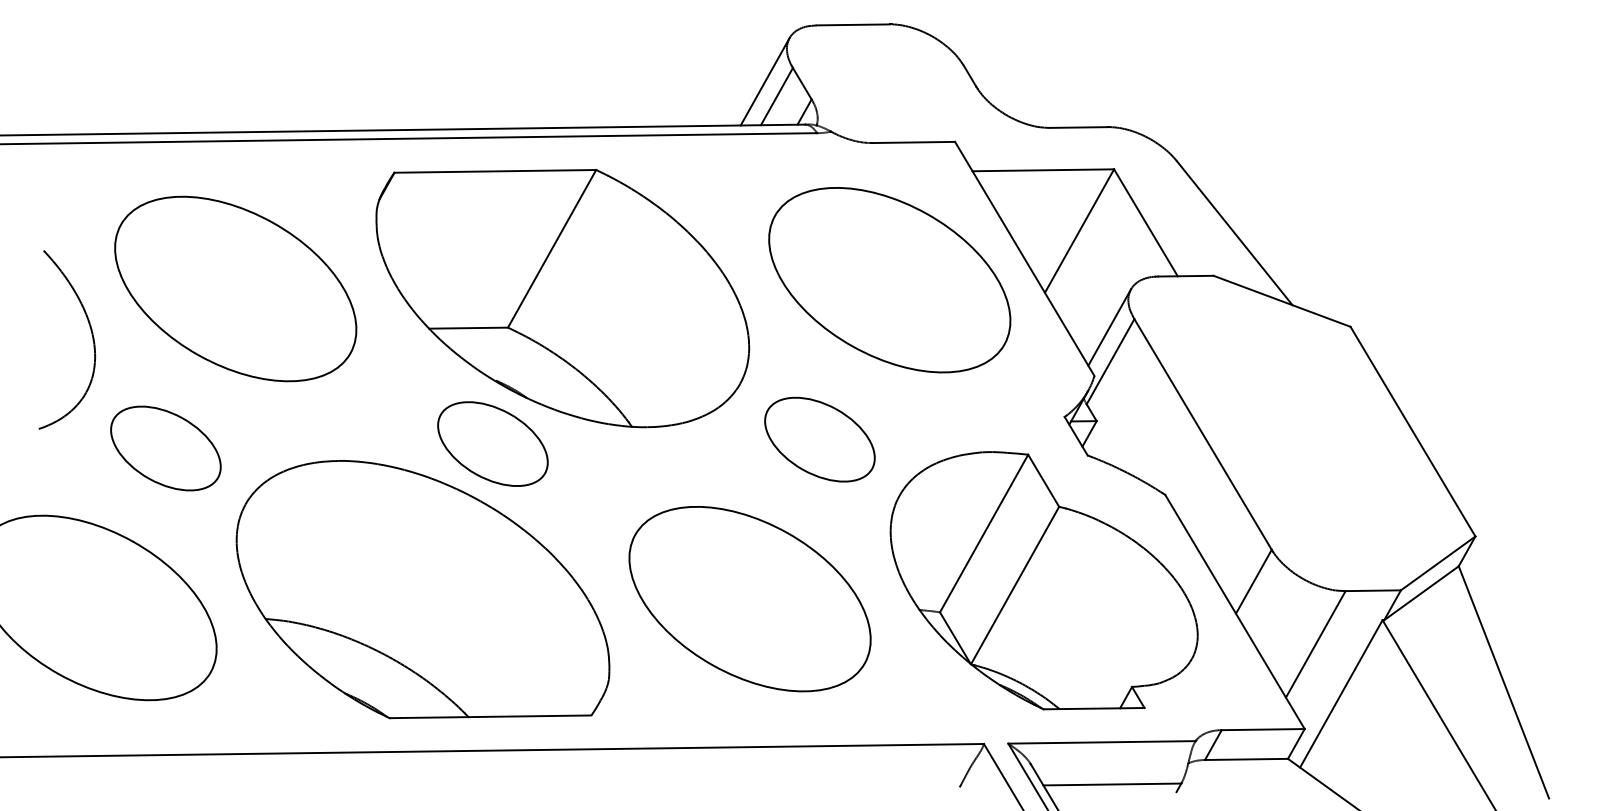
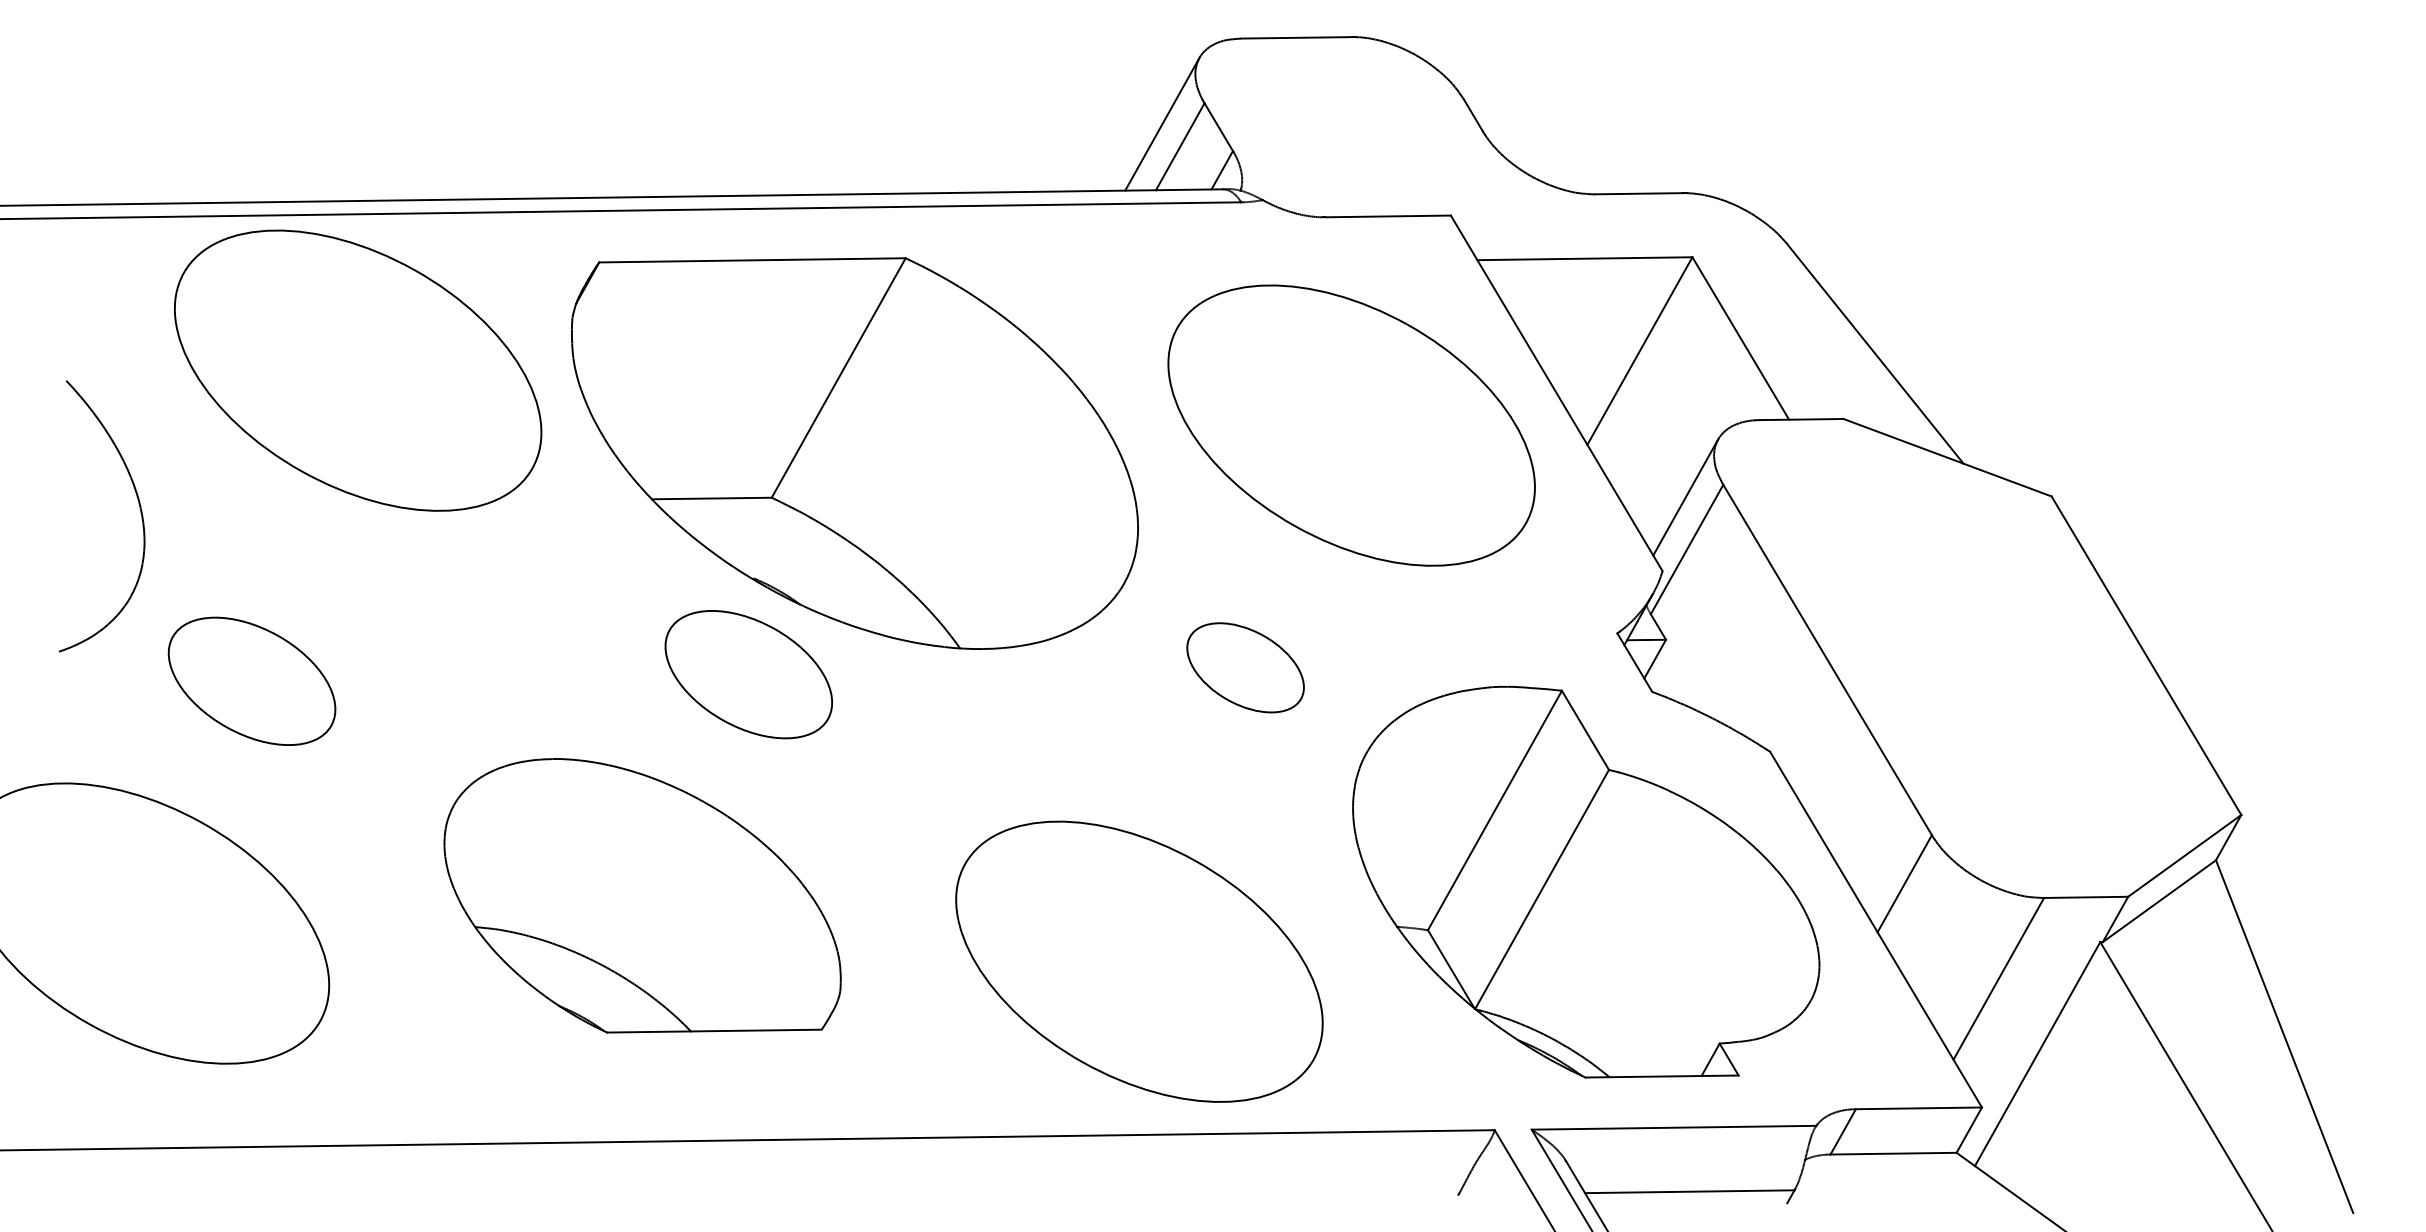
part: (235, 288) -> (357, 369), moved
part: (819, 439) -> (1244, 667), size x0.7
part: (422, 589) -> (641, 895), size x0.7
part: (749, 599) -> (1138, 962), moved

